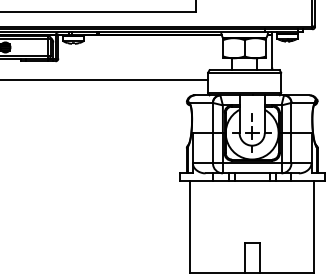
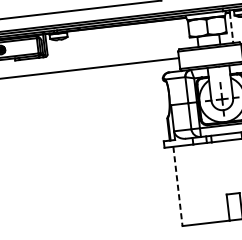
line: (272, 51) -> (231, 26), solid -> dashed
line: (190, 226) -> (178, 186), solid -> dashed

